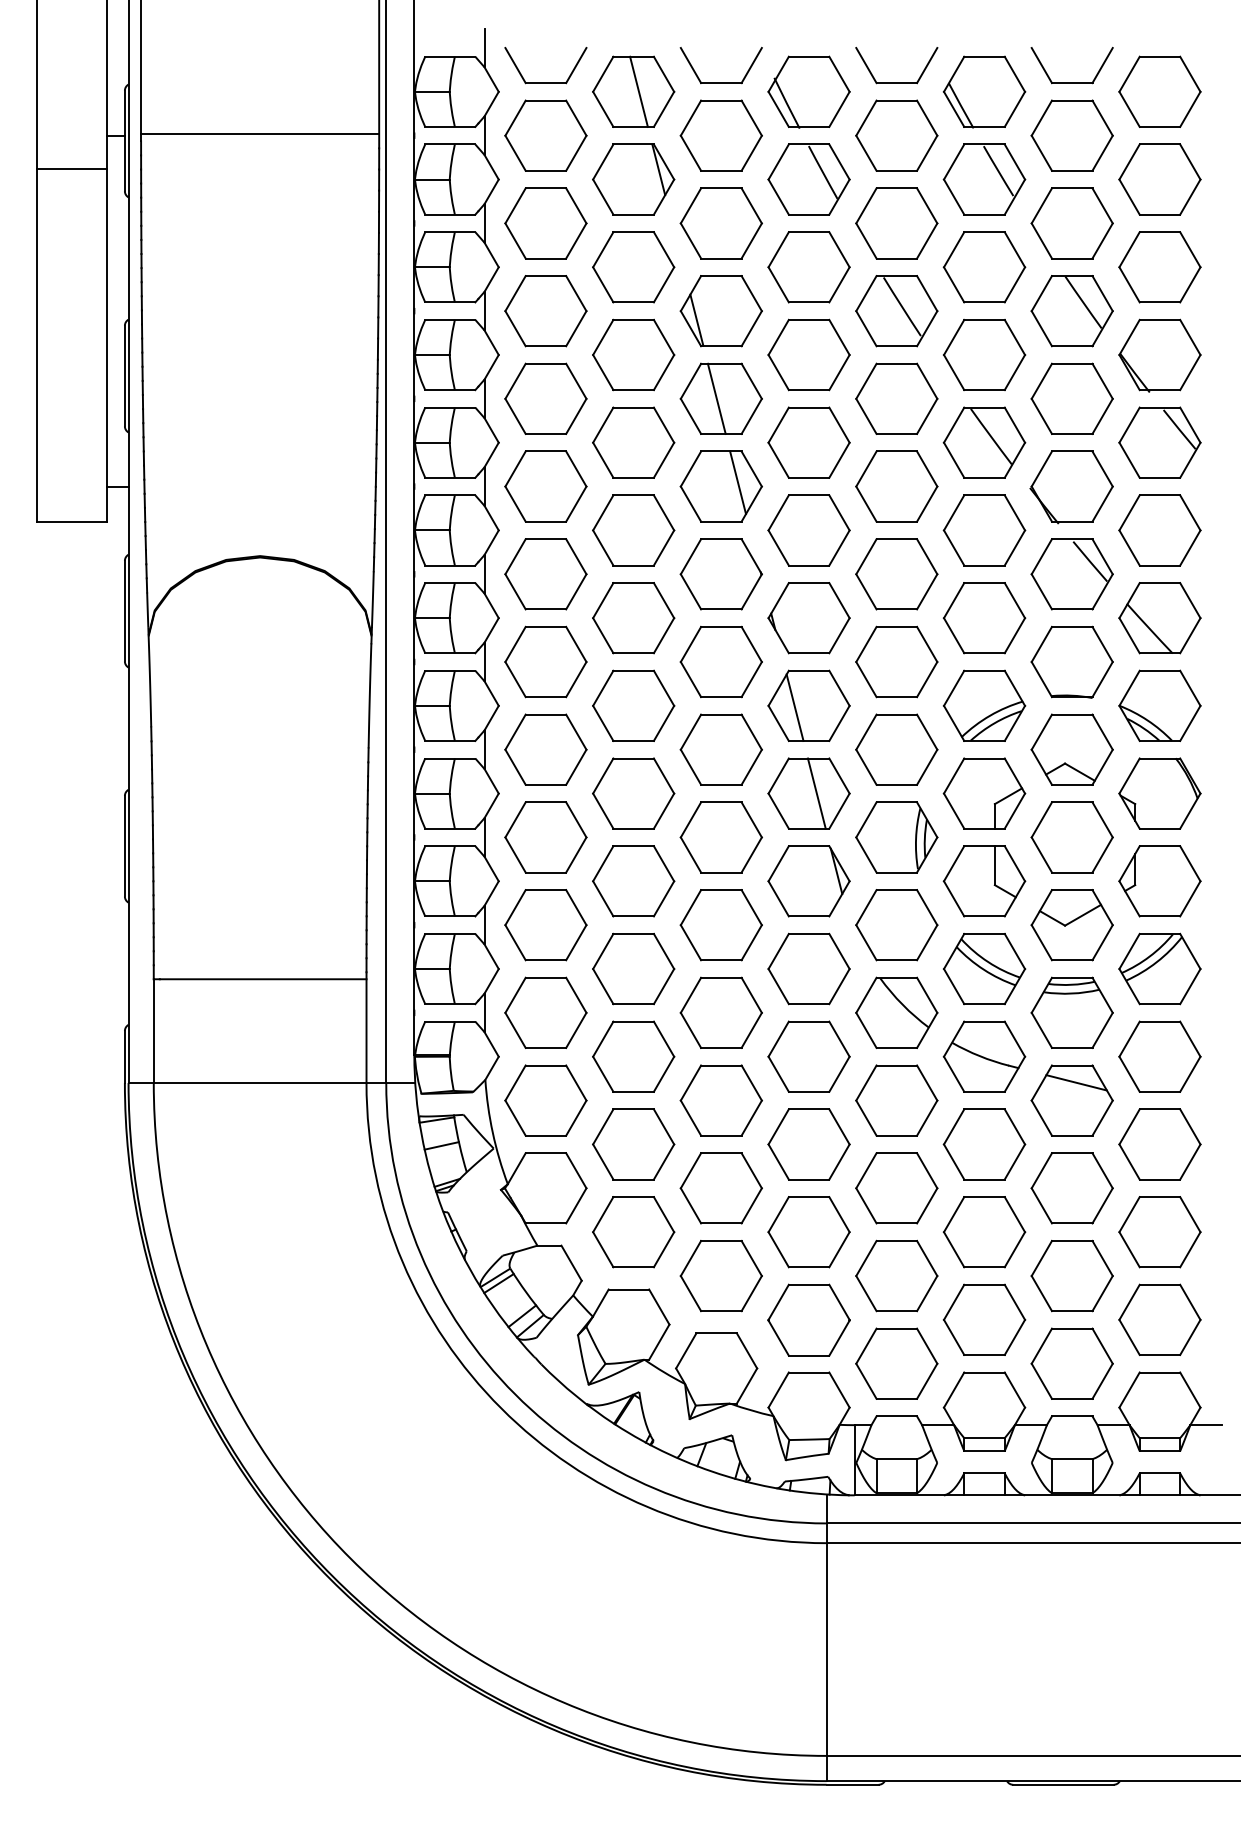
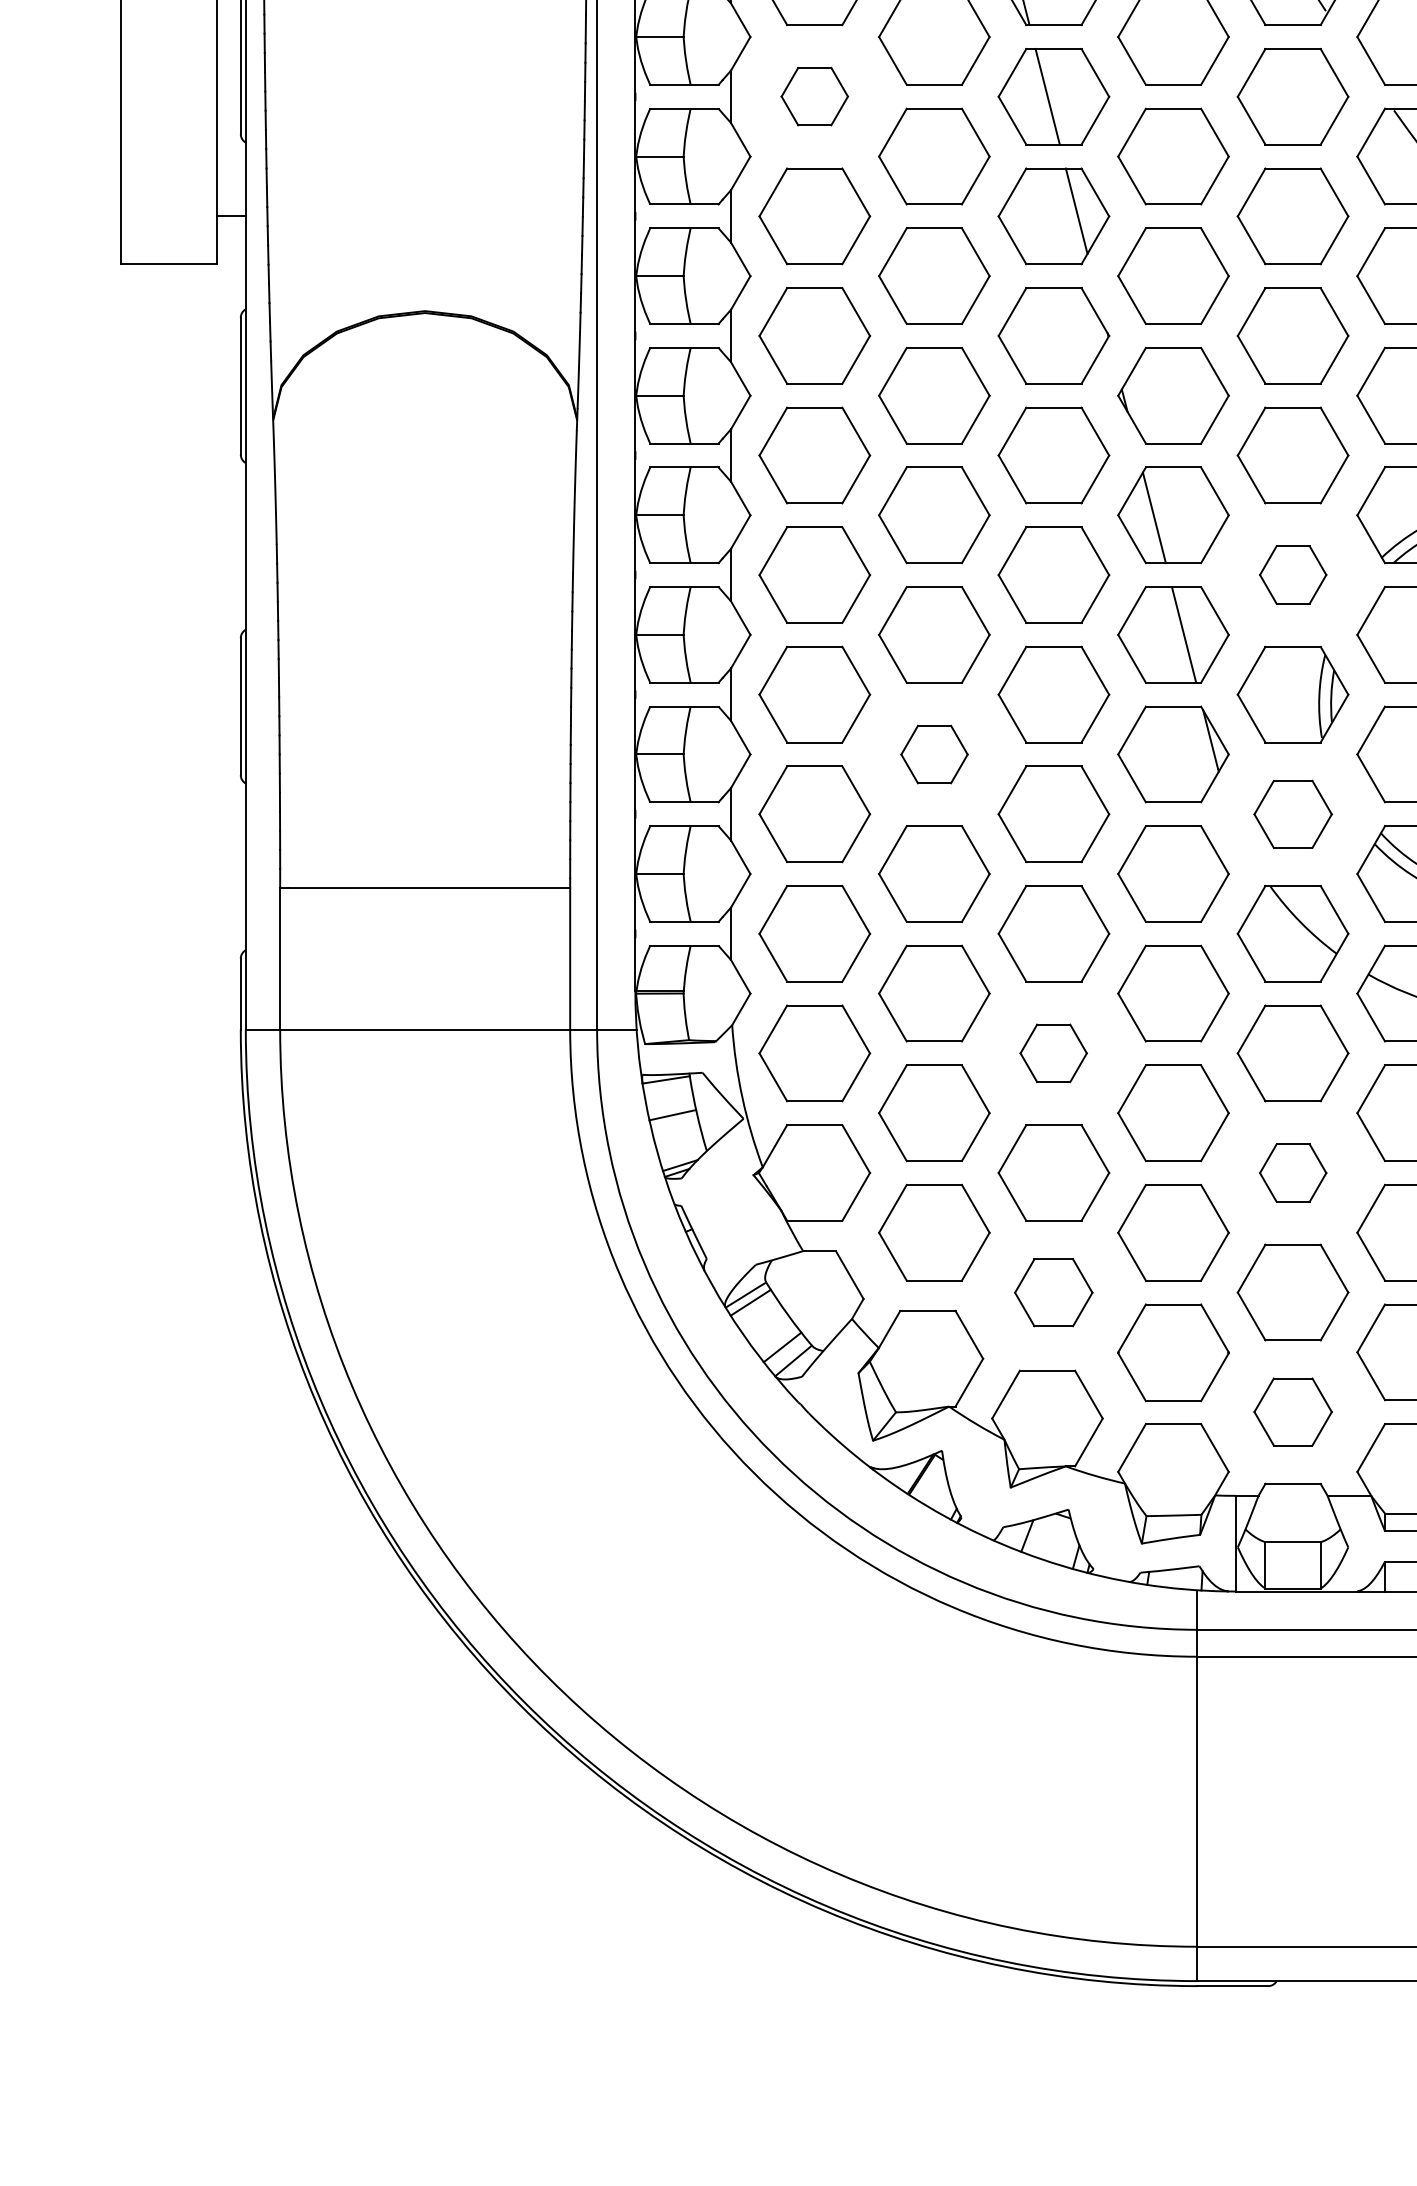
part: (545, 398) -> (814, 96), size x0.6
part: (896, 749) -> (1292, 574), size x0.6
part: (633, 881) -> (934, 754), size x0.6
part: (896, 925) -> (1292, 814), size x0.7
part: (720, 1100) -> (1052, 1053), size x0.6
part: (896, 1188) -> (1292, 1173), size x0.6
part: (720, 1276) -> (1052, 1293), size x0.7
part: (896, 1363) -> (1292, 1411), size x0.7

